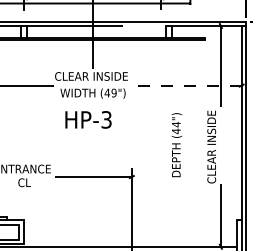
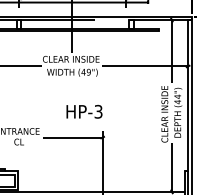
line: (186, 85) -> (145, 66), dashed -> solid
text: (88, 119) -> (84, 111), moved
text: (176, 145) -> (177, 113), moved

